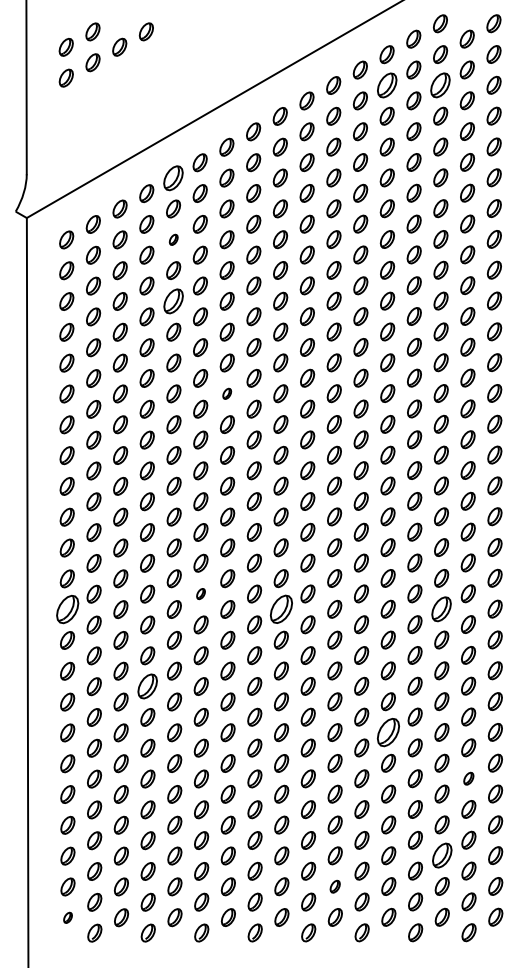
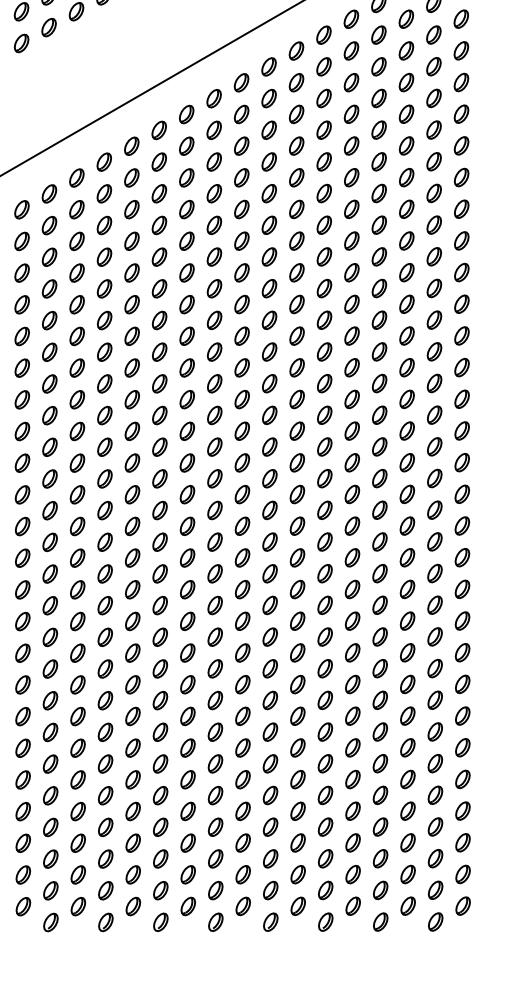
part: (386, 85) -> (350, 51), size x0.71
part: (440, 85) -> (406, 51), size x0.71
part: (173, 177) -> (131, 145), size x0.71
part: (173, 239) -> (131, 209), size x1.67
part: (173, 301) -> (131, 273), size x0.71
part: (226, 393) -> (186, 367), size x1.67
part: (200, 593) -> (159, 573), size x1.67
part: (441, 608) -> (407, 588), size x0.71
part: (66, 609) -> (21, 589), size x0.62
part: (280, 609) -> (241, 589), size x0.62
part: (147, 686) -> (105, 668), size x0.71
part: (388, 732) -> (352, 716), size x0.62
part: (468, 778) -> (435, 763), size x1.43
part: (441, 855) -> (407, 842), size x0.71
part: (334, 886) -> (297, 874), size x1.43
part: (67, 917) -> (22, 906), size x1.67

